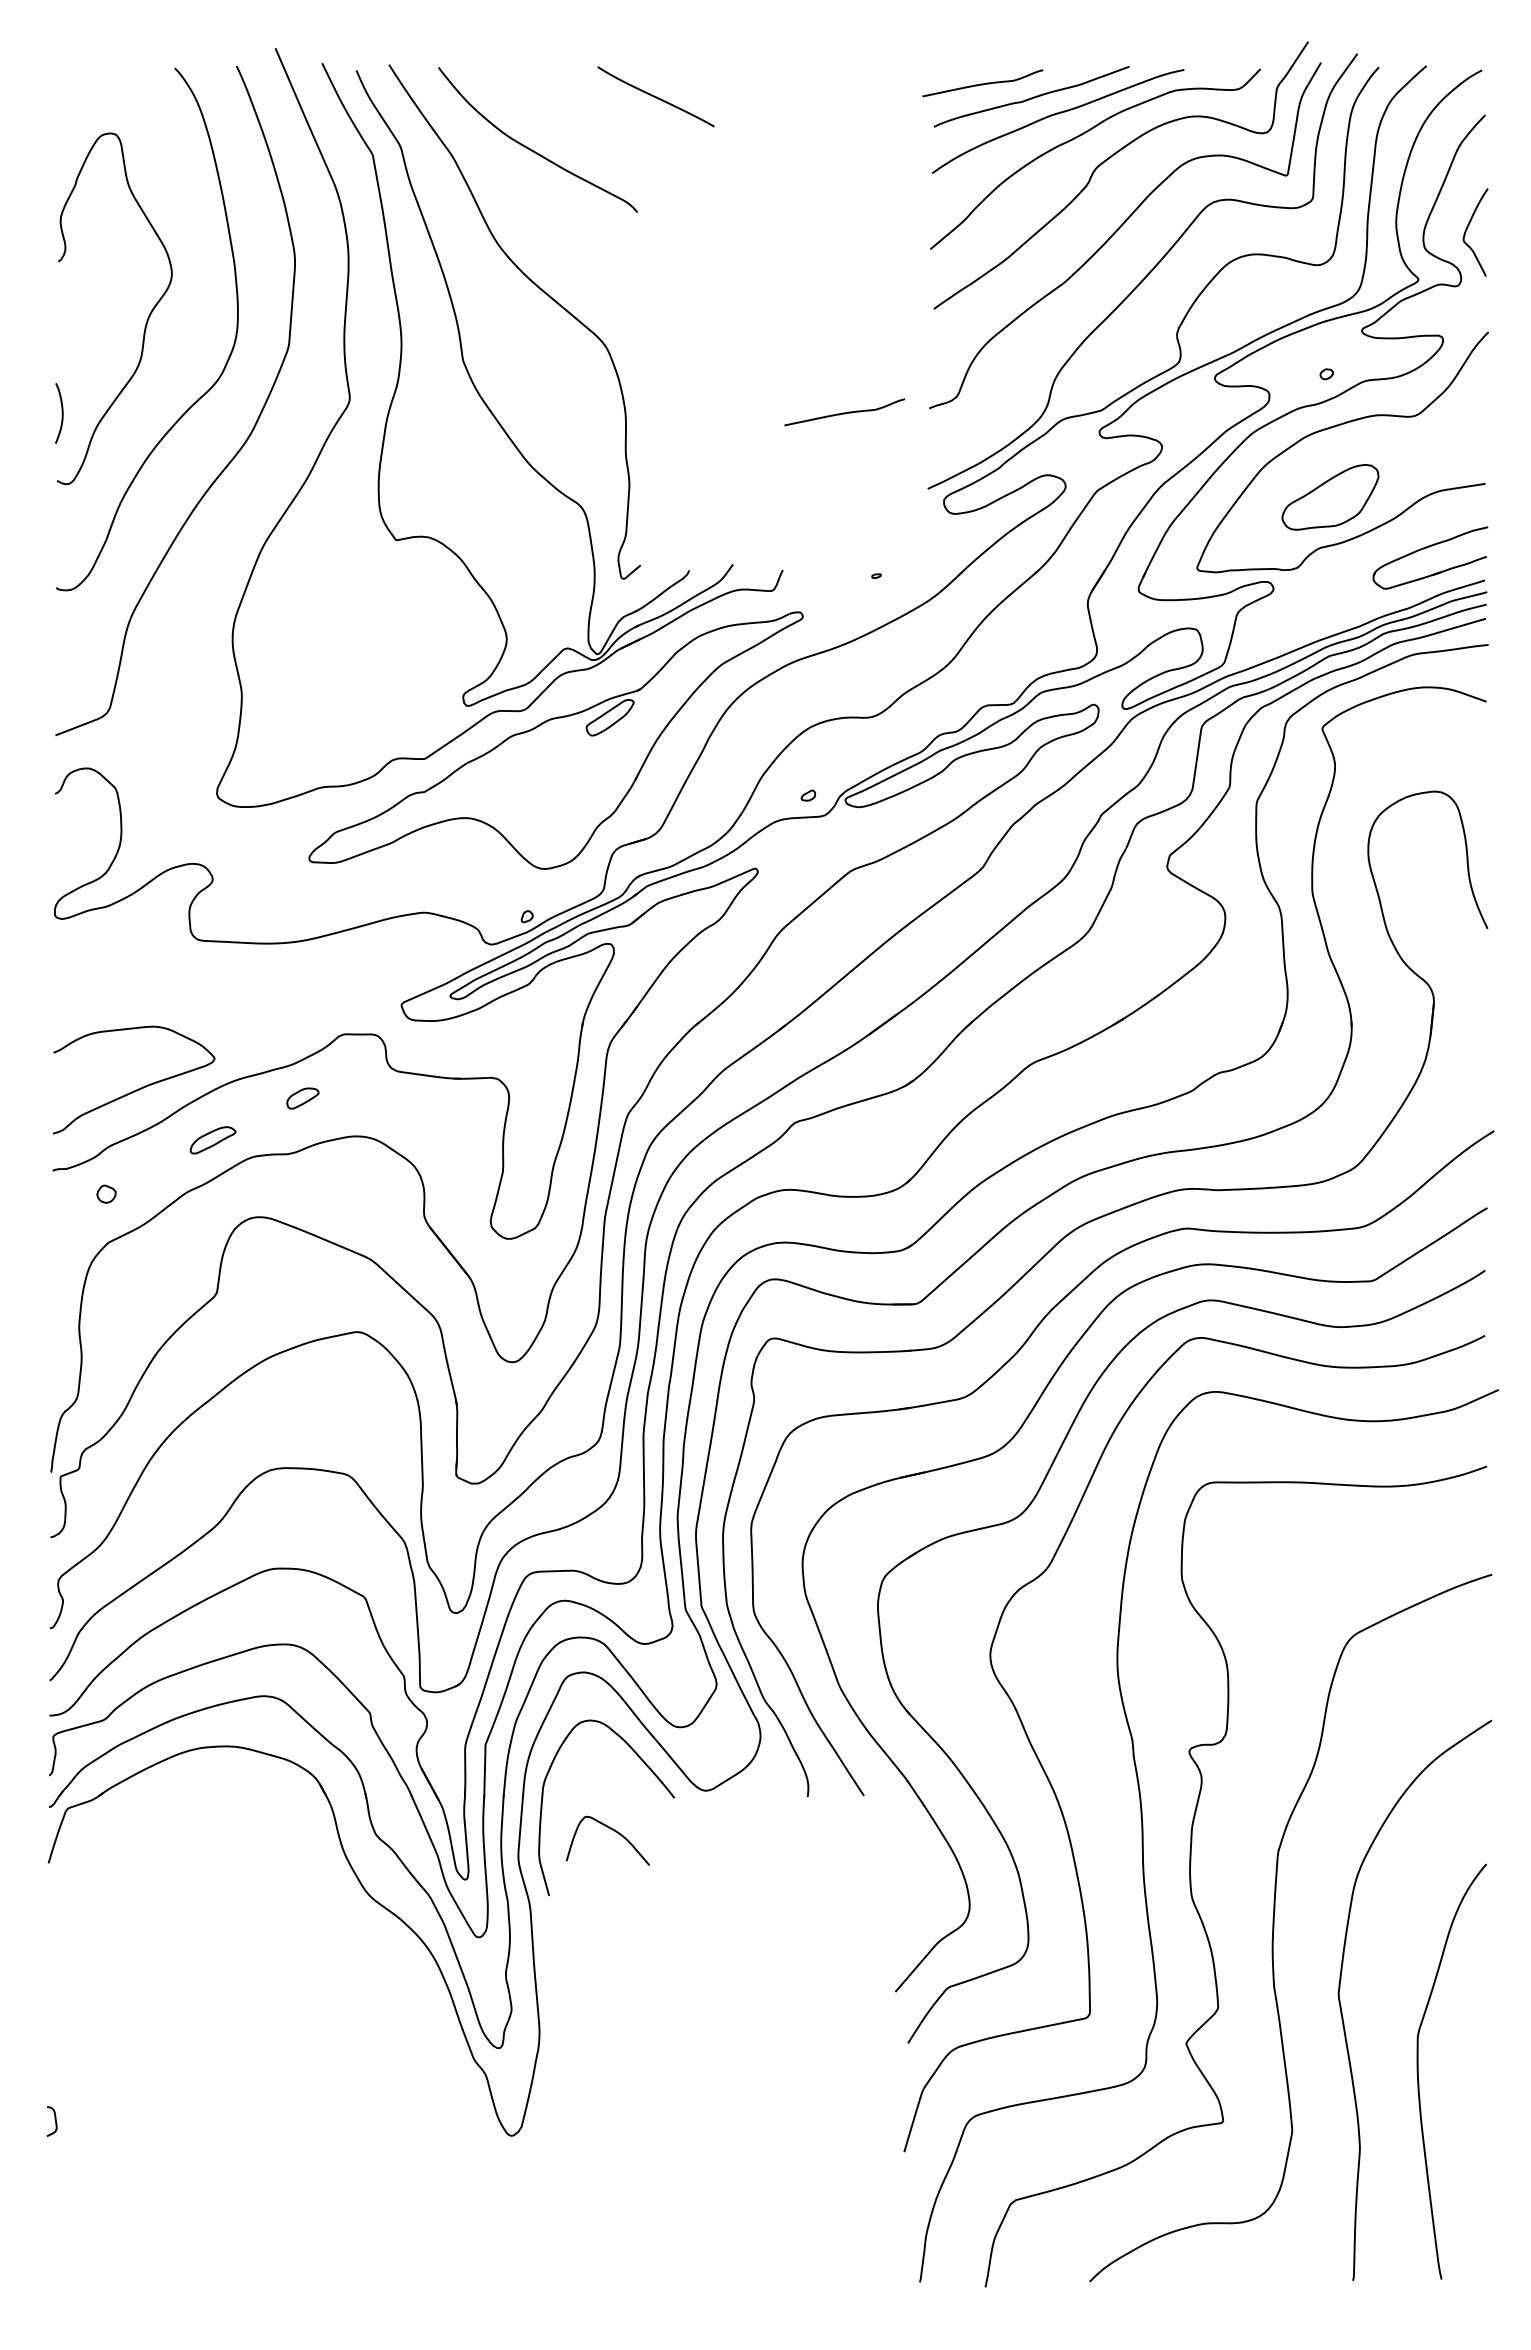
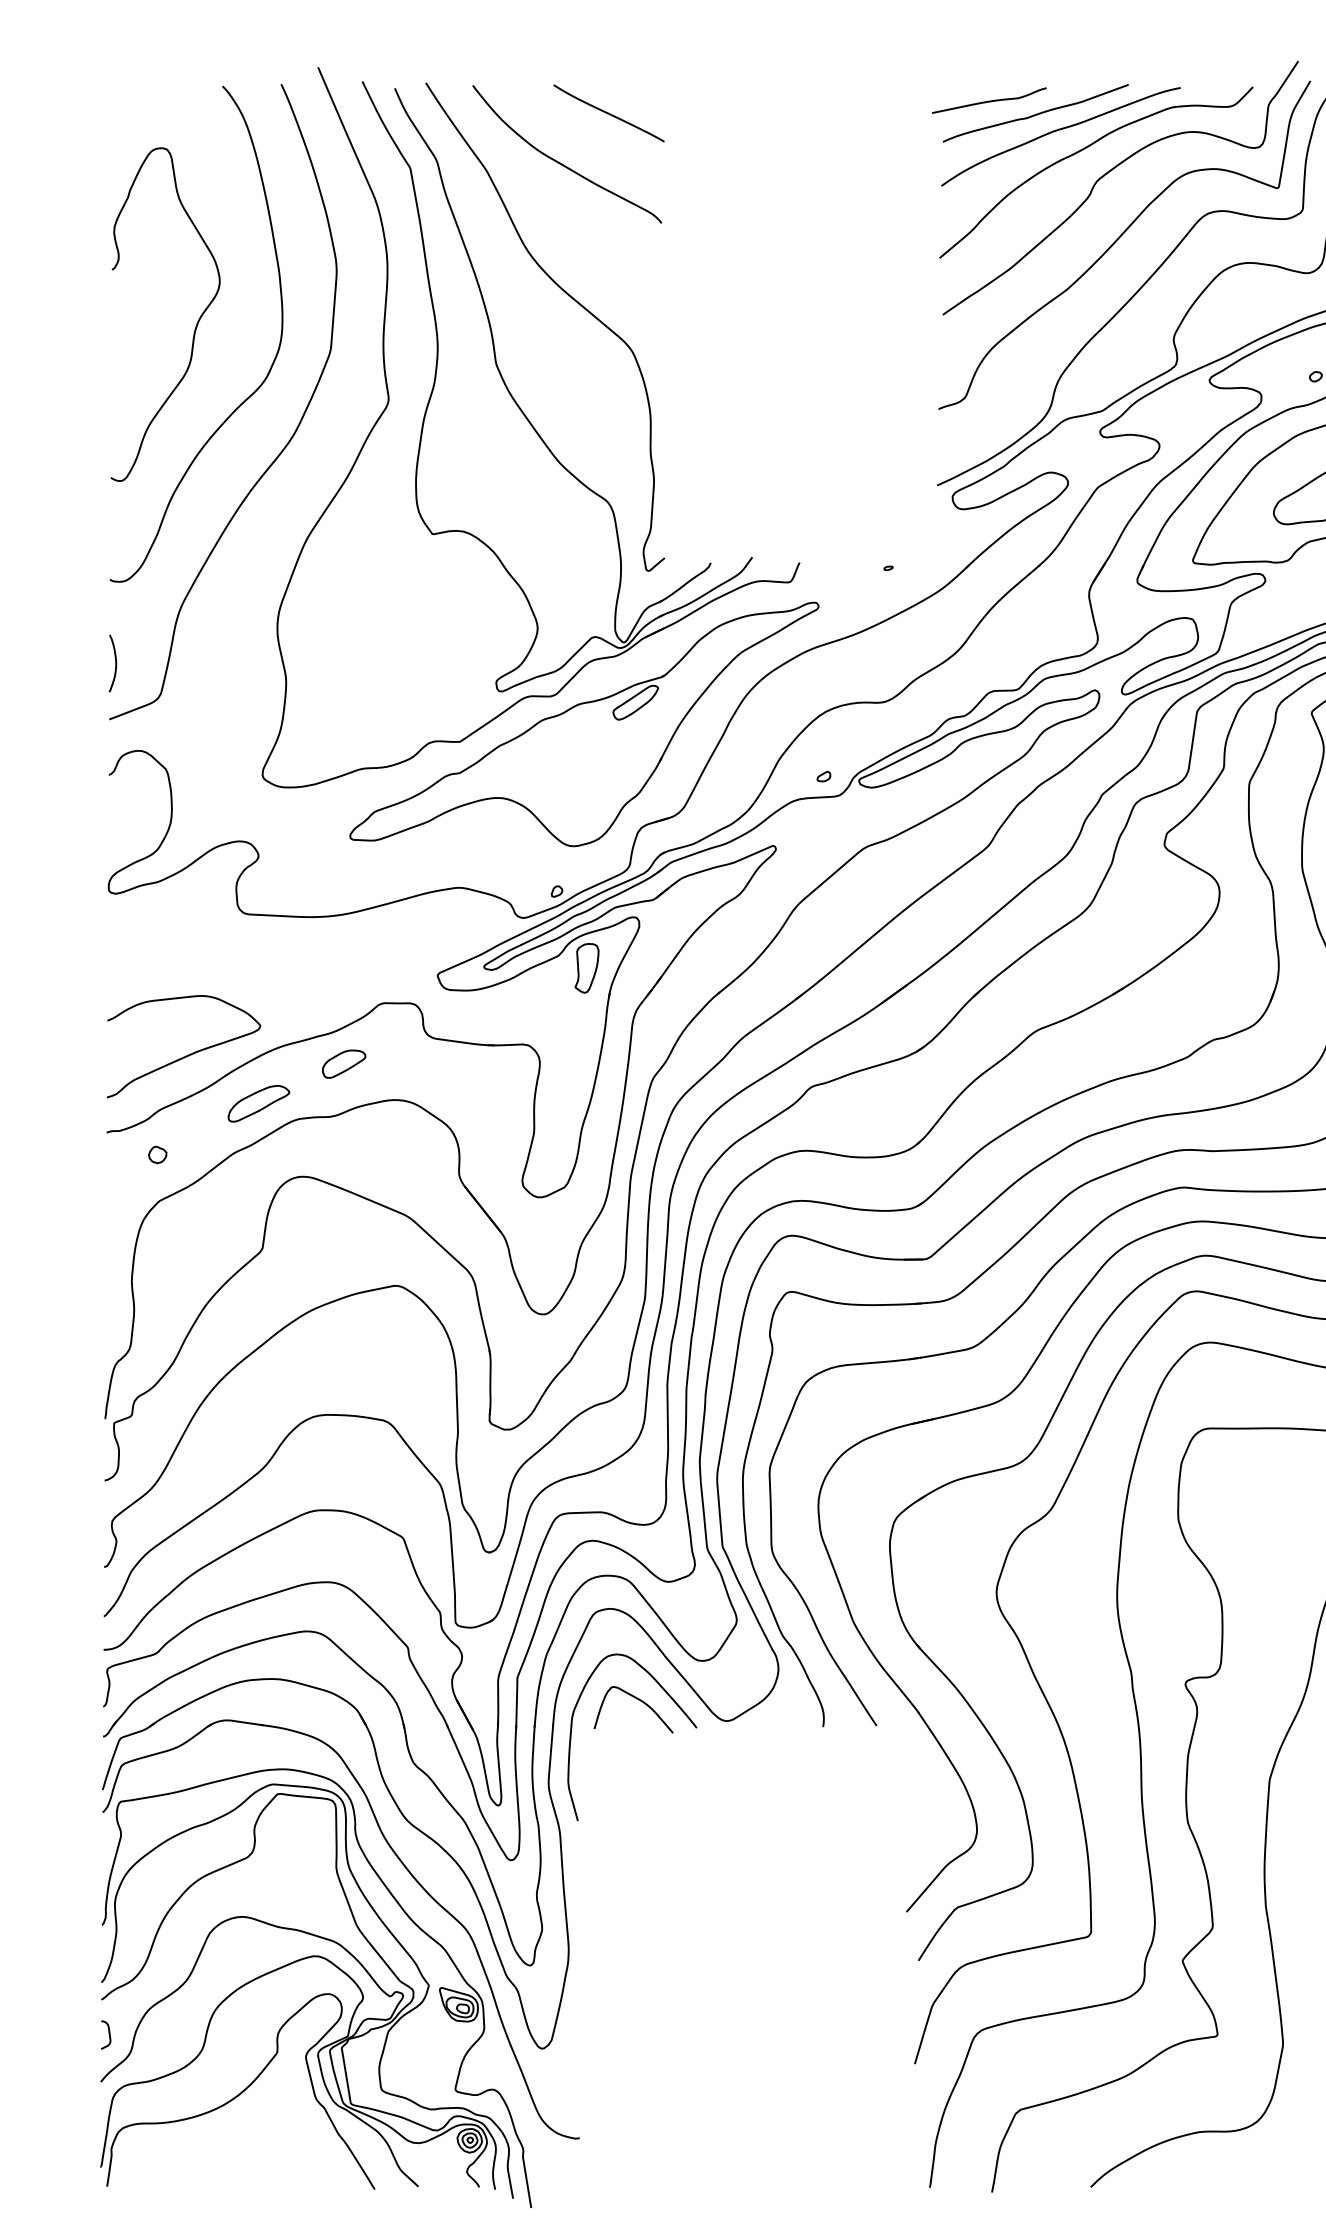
curve: (655, 96) -> (608, 113), moved
curve: (844, 412) -> (858, 413), removed
curve: (61, 413) -> (115, 663), moved
part: (558, 997) -> (586, 968), added
part: (302, 1098) -> (343, 1064), size x1.43
part: (212, 1140) -> (258, 1103), size x1.43
curve: (612, 1830) -> (637, 1700), moved
part: (298, 2046) -> (339, 1963), added

